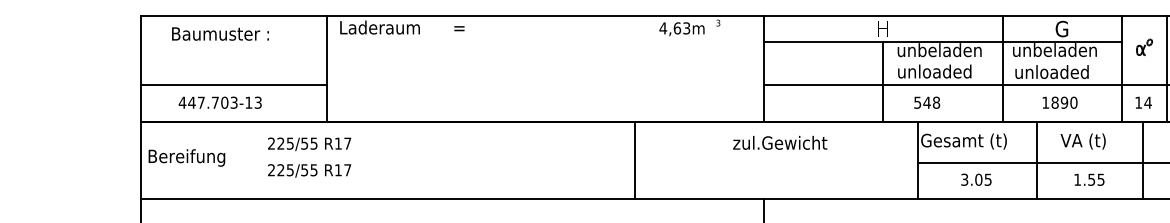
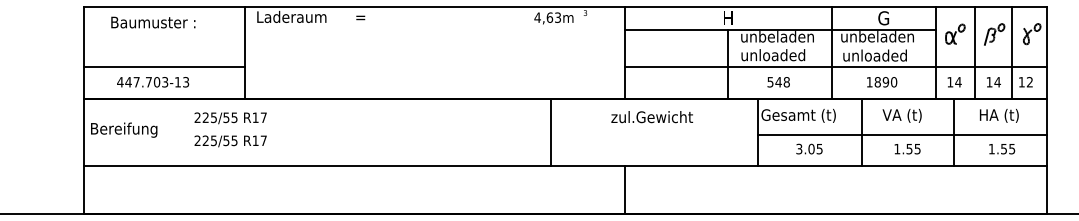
part: (1144, 46) -> (955, 33), size x1.43
text: (926, 103) -> (778, 82), moved
text: (780, 143) -> (652, 117), moved
line: (634, 159) -> (550, 131), moved

